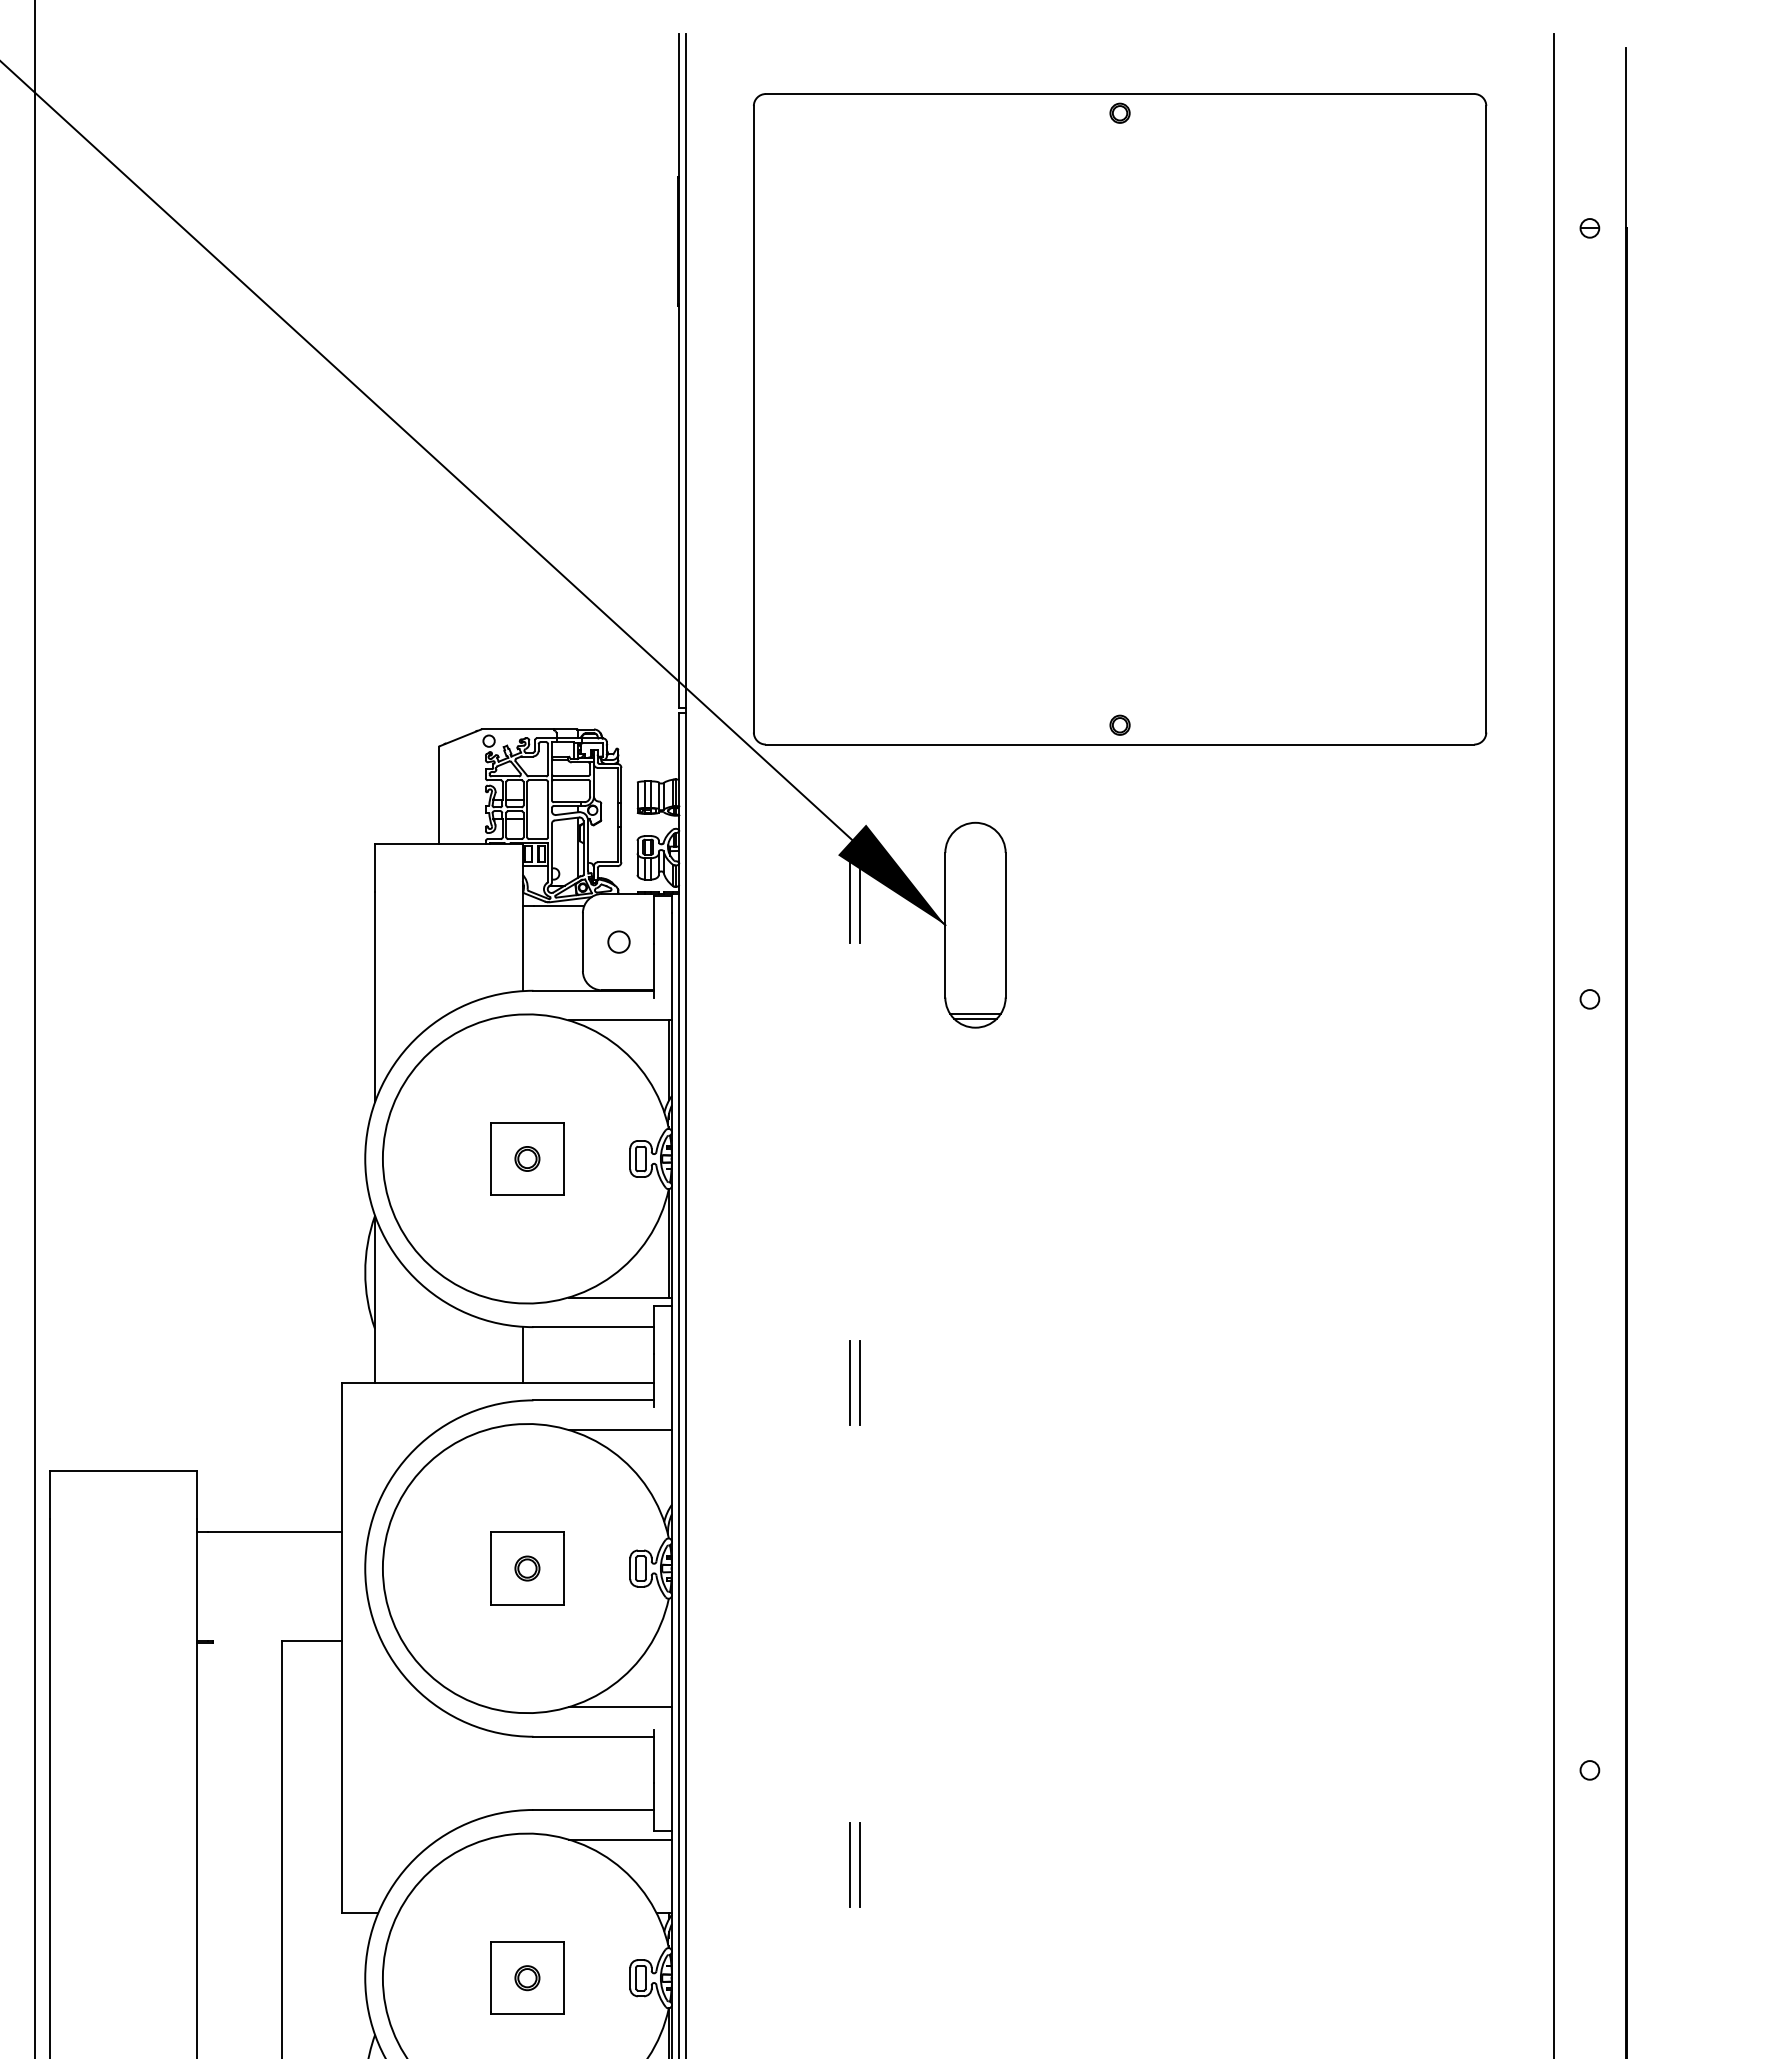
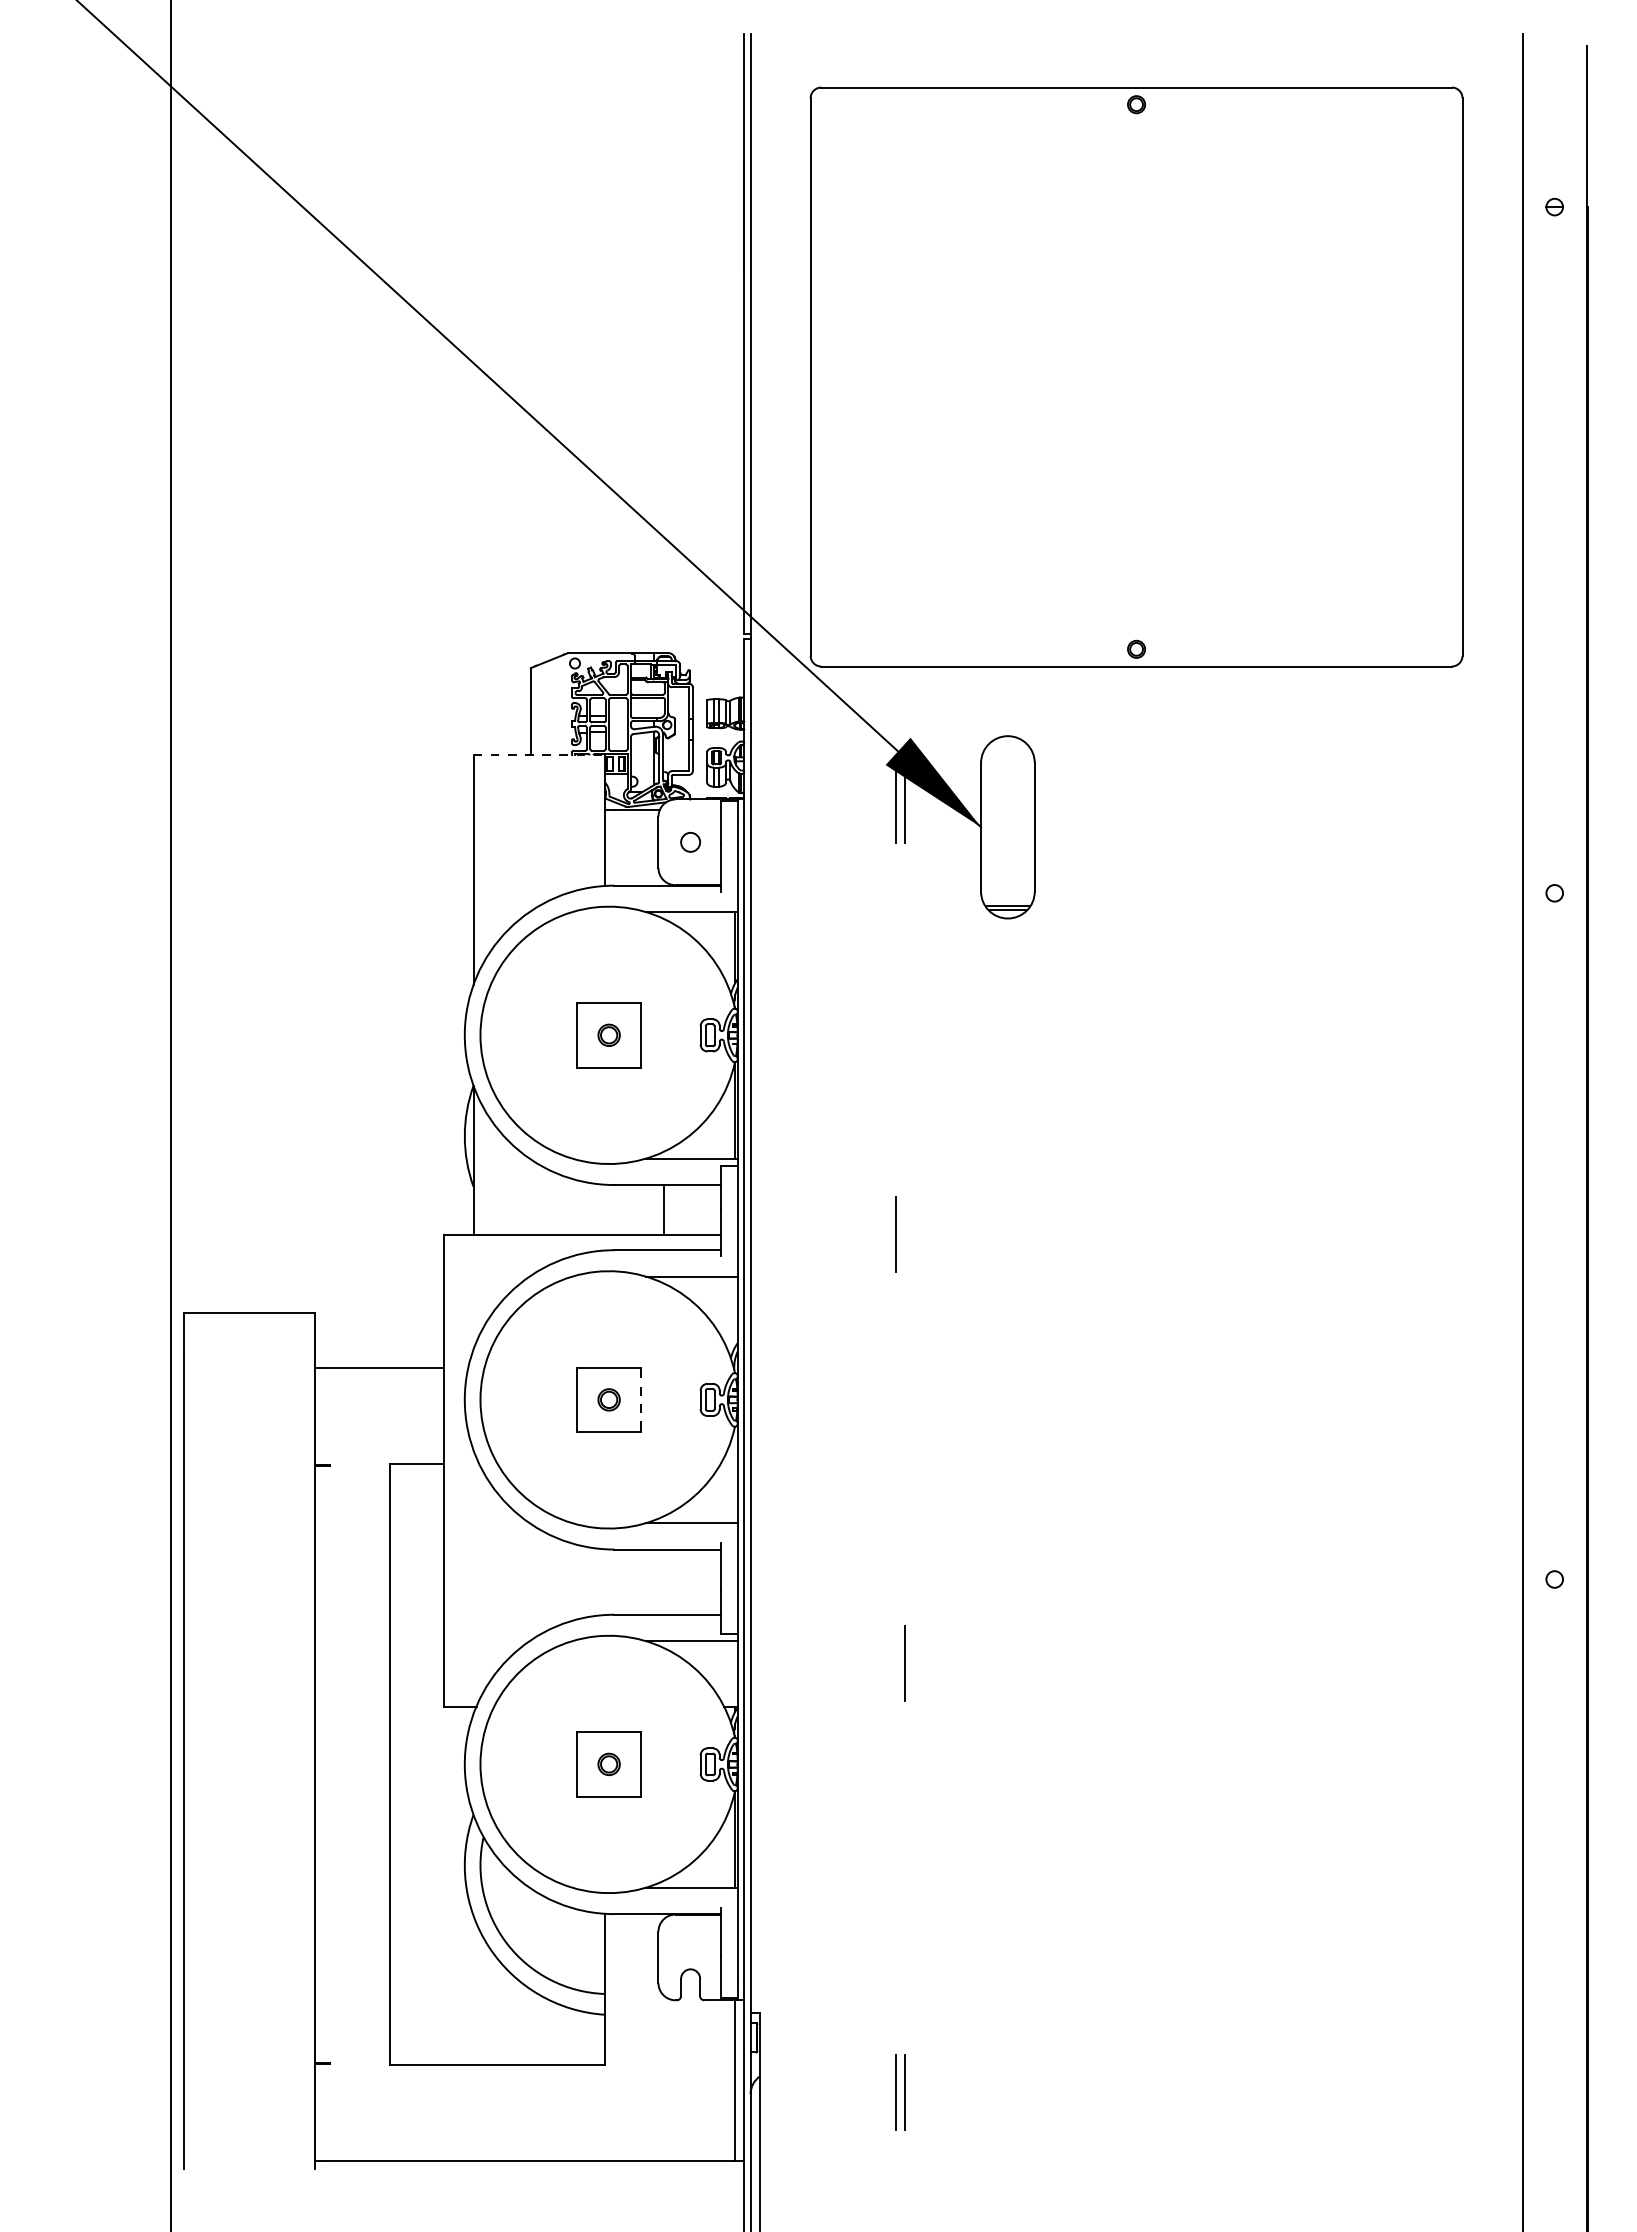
line: (449, 844) -> (539, 755), solid -> dashed
line: (522, 1354) -> (663, 1209), moved
line: (860, 1382) -> (905, 1234), removed
line: (563, 1568) -> (641, 1399), solid -> dashed
line: (850, 1864) -> (896, 1663), removed

